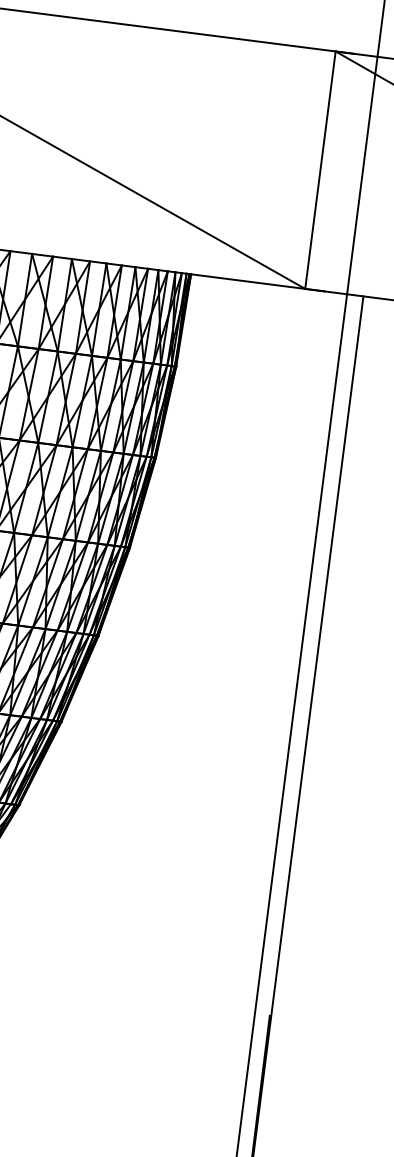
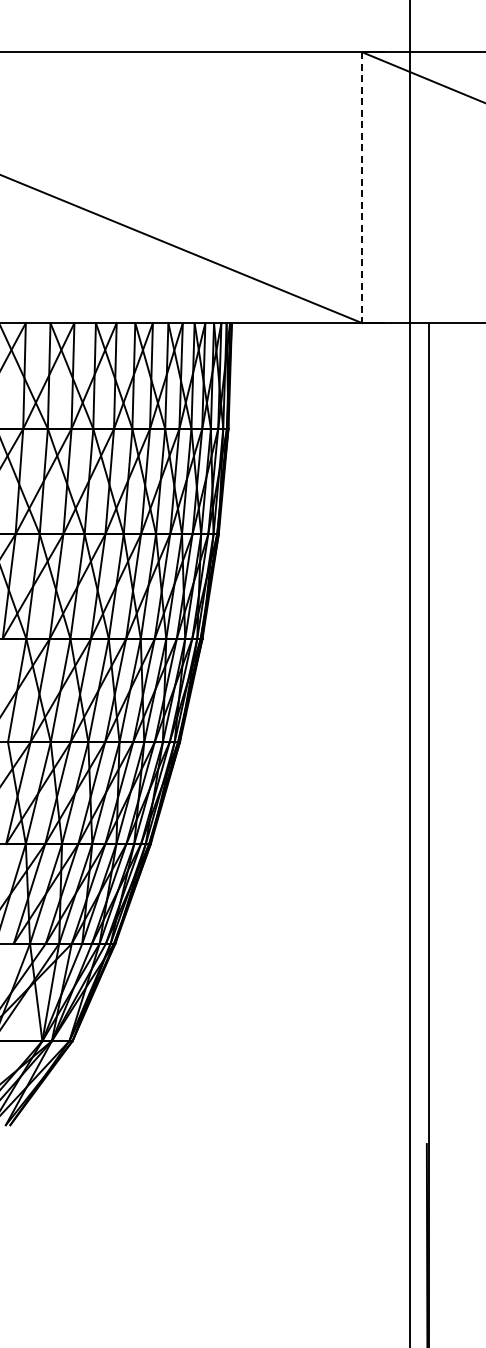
line: (320, 170) -> (362, 188), solid -> dashed

